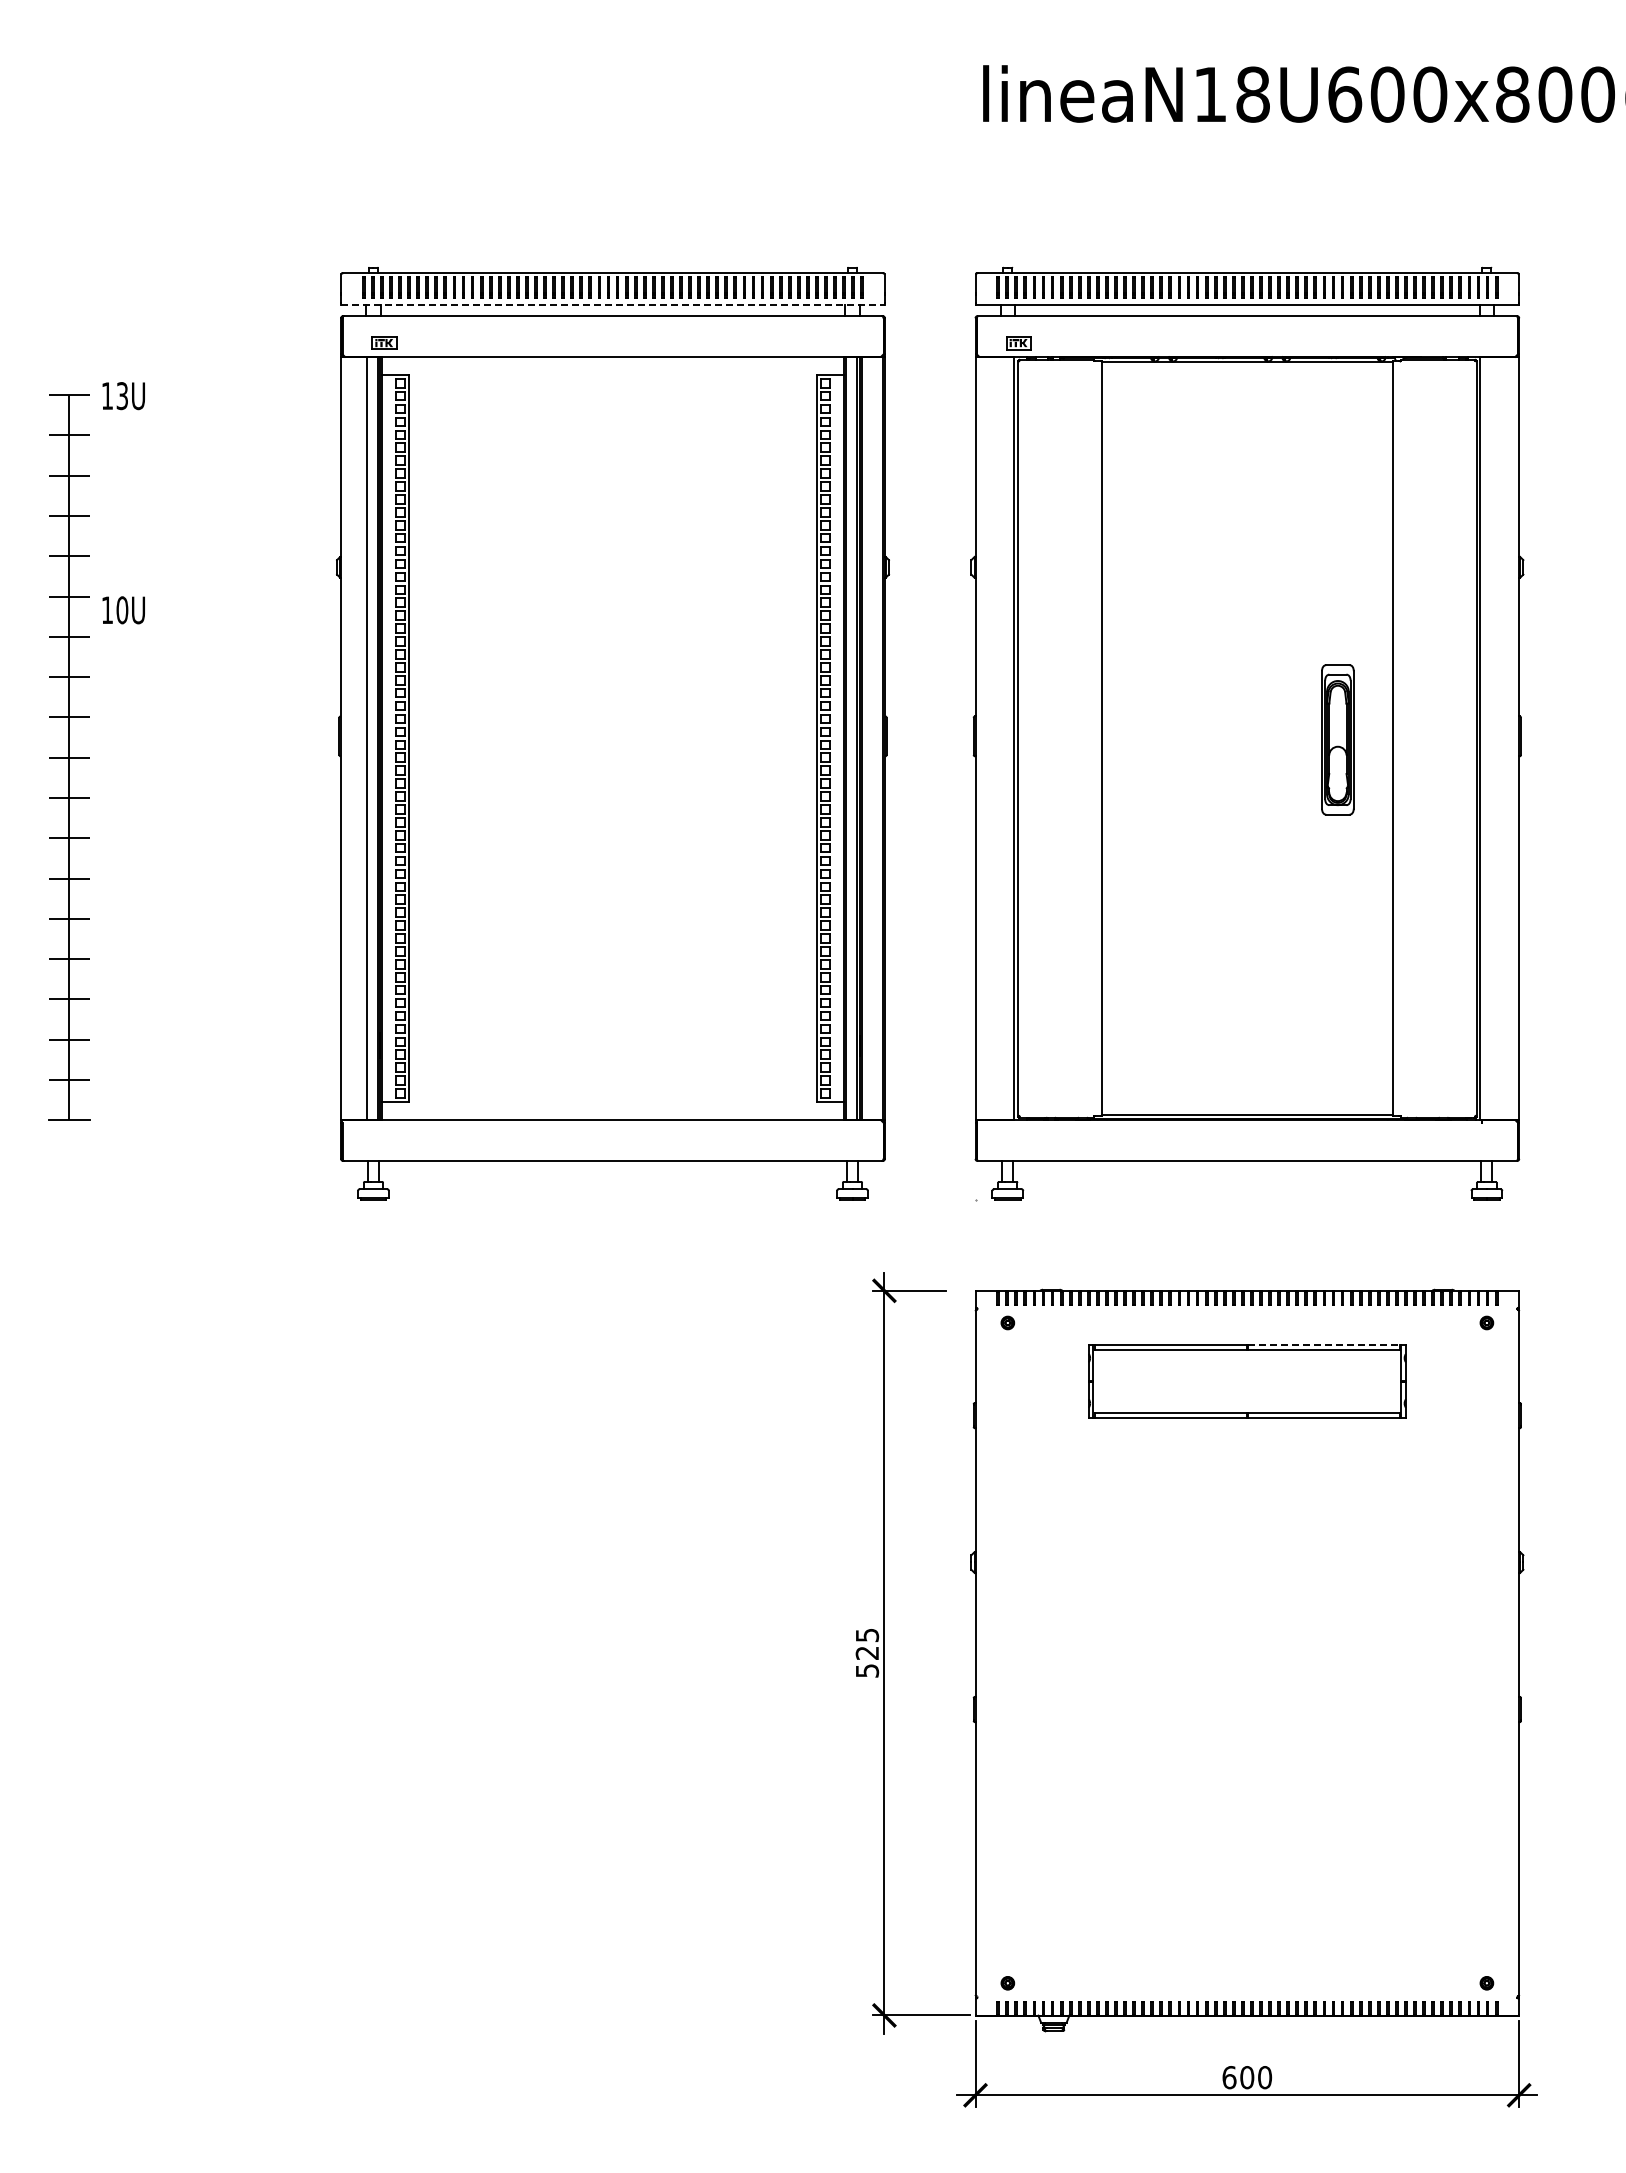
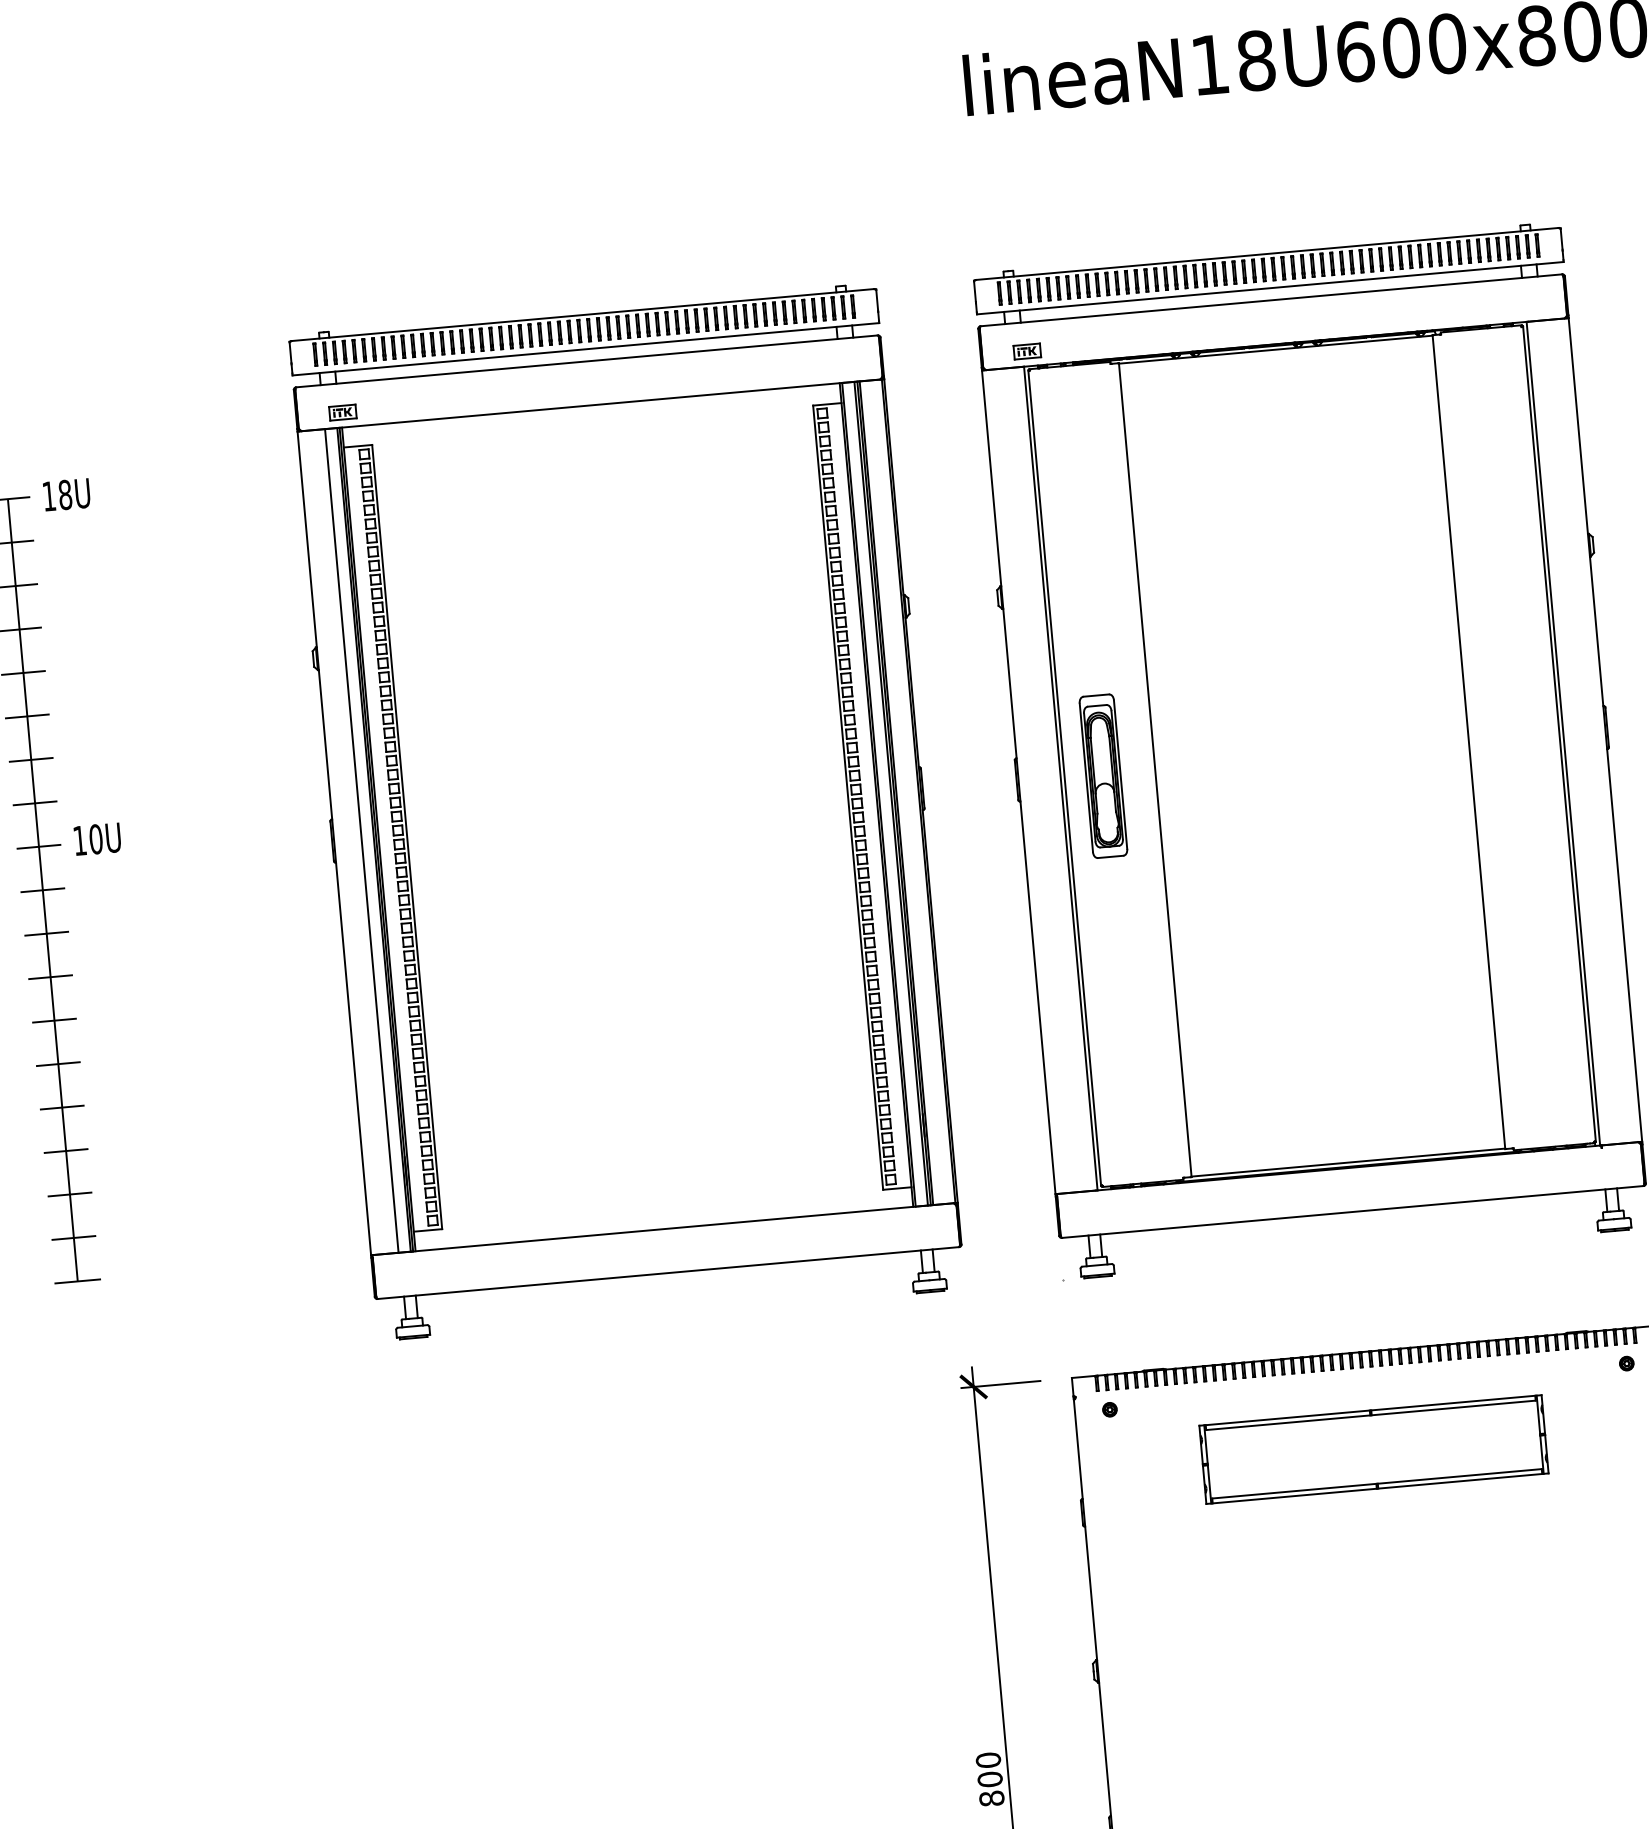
line: (613, 304) -> (586, 348), dashed -> solid
text: (122, 396) -> (65, 495), 13U -> 18U
text: (123, 610) -> (97, 839), moved
part: (1337, 739) -> (1103, 775), moved
line: (1324, 1345) -> (1453, 1403), dashed -> solid
text: (867, 1652) -> (990, 1778), 525 -> 800

